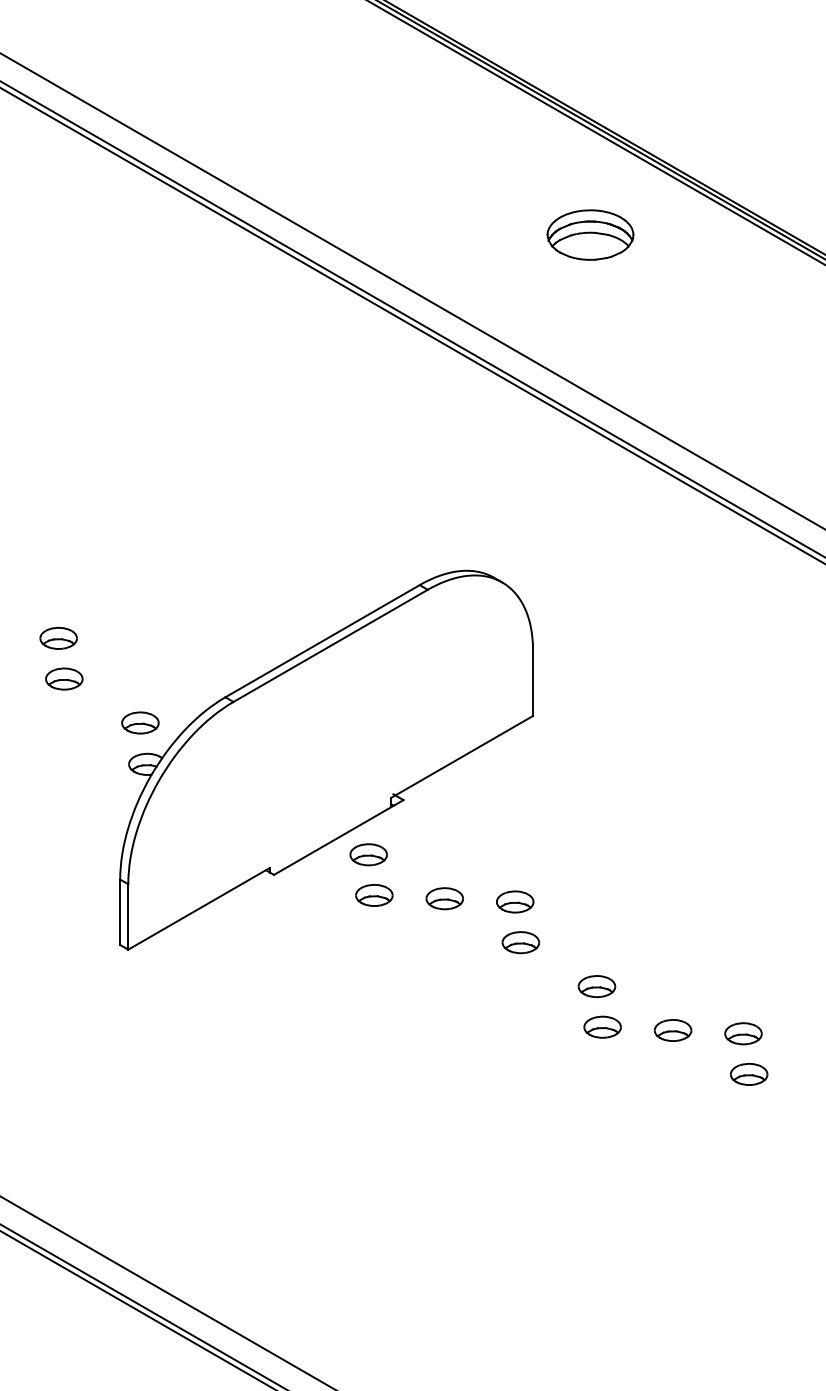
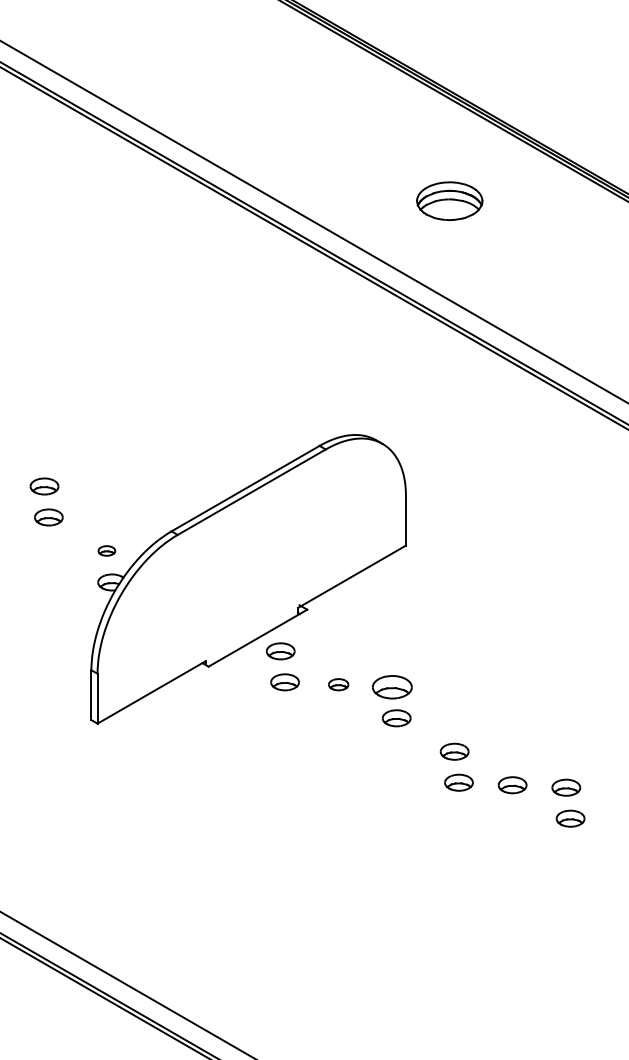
part: (590, 234) -> (449, 200), moved
part: (140, 722) -> (106, 550), size x0.6
part: (444, 898) -> (338, 684), size x0.7
part: (515, 902) -> (392, 687), size x1.4

